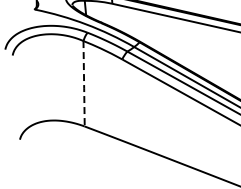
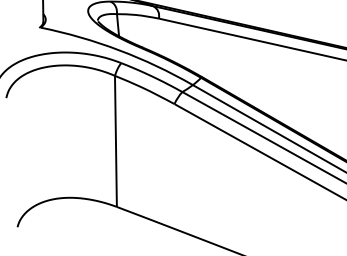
line: (84, 84) -> (116, 142), dashed -> solid

